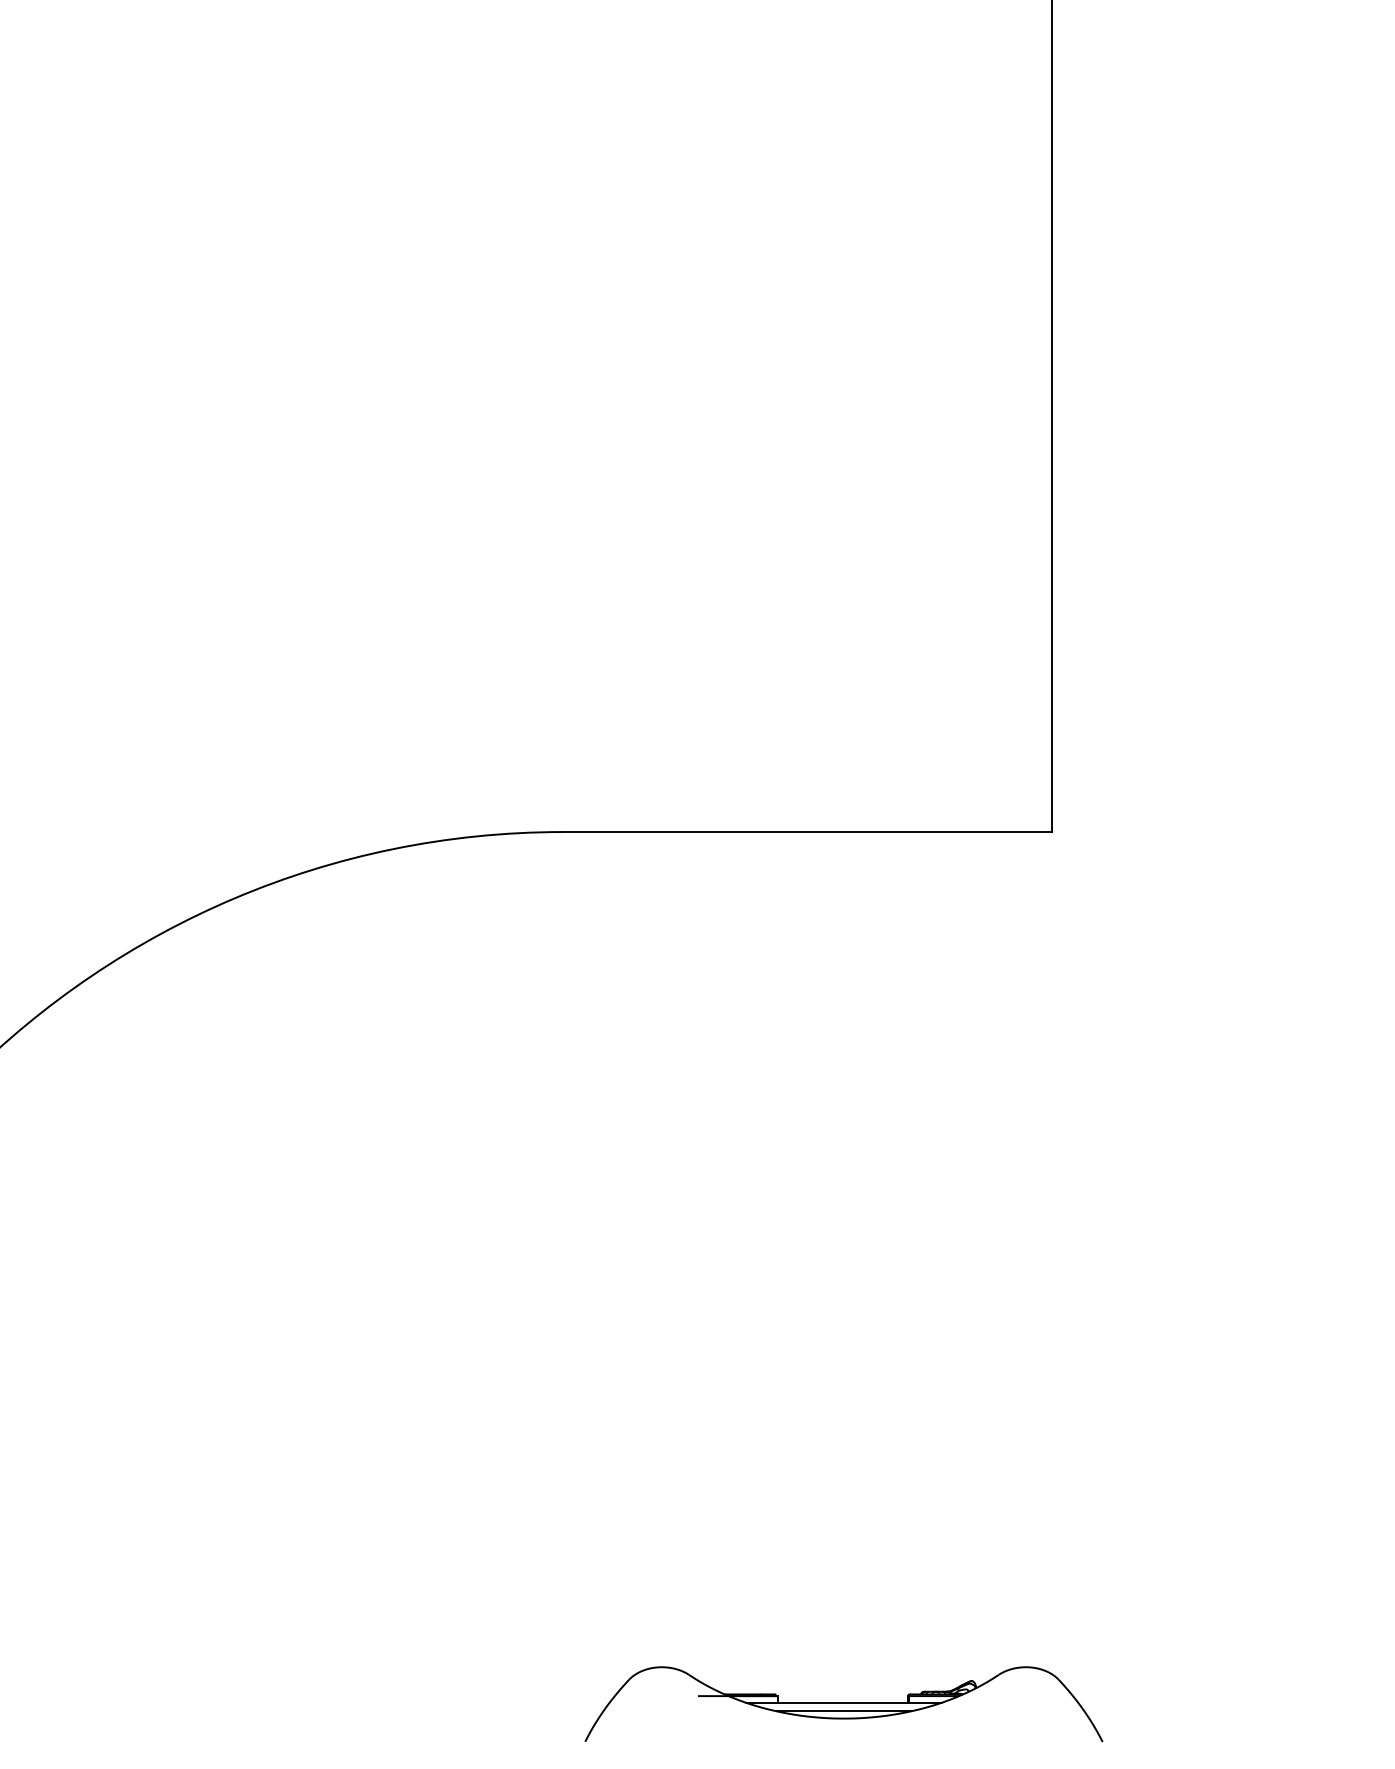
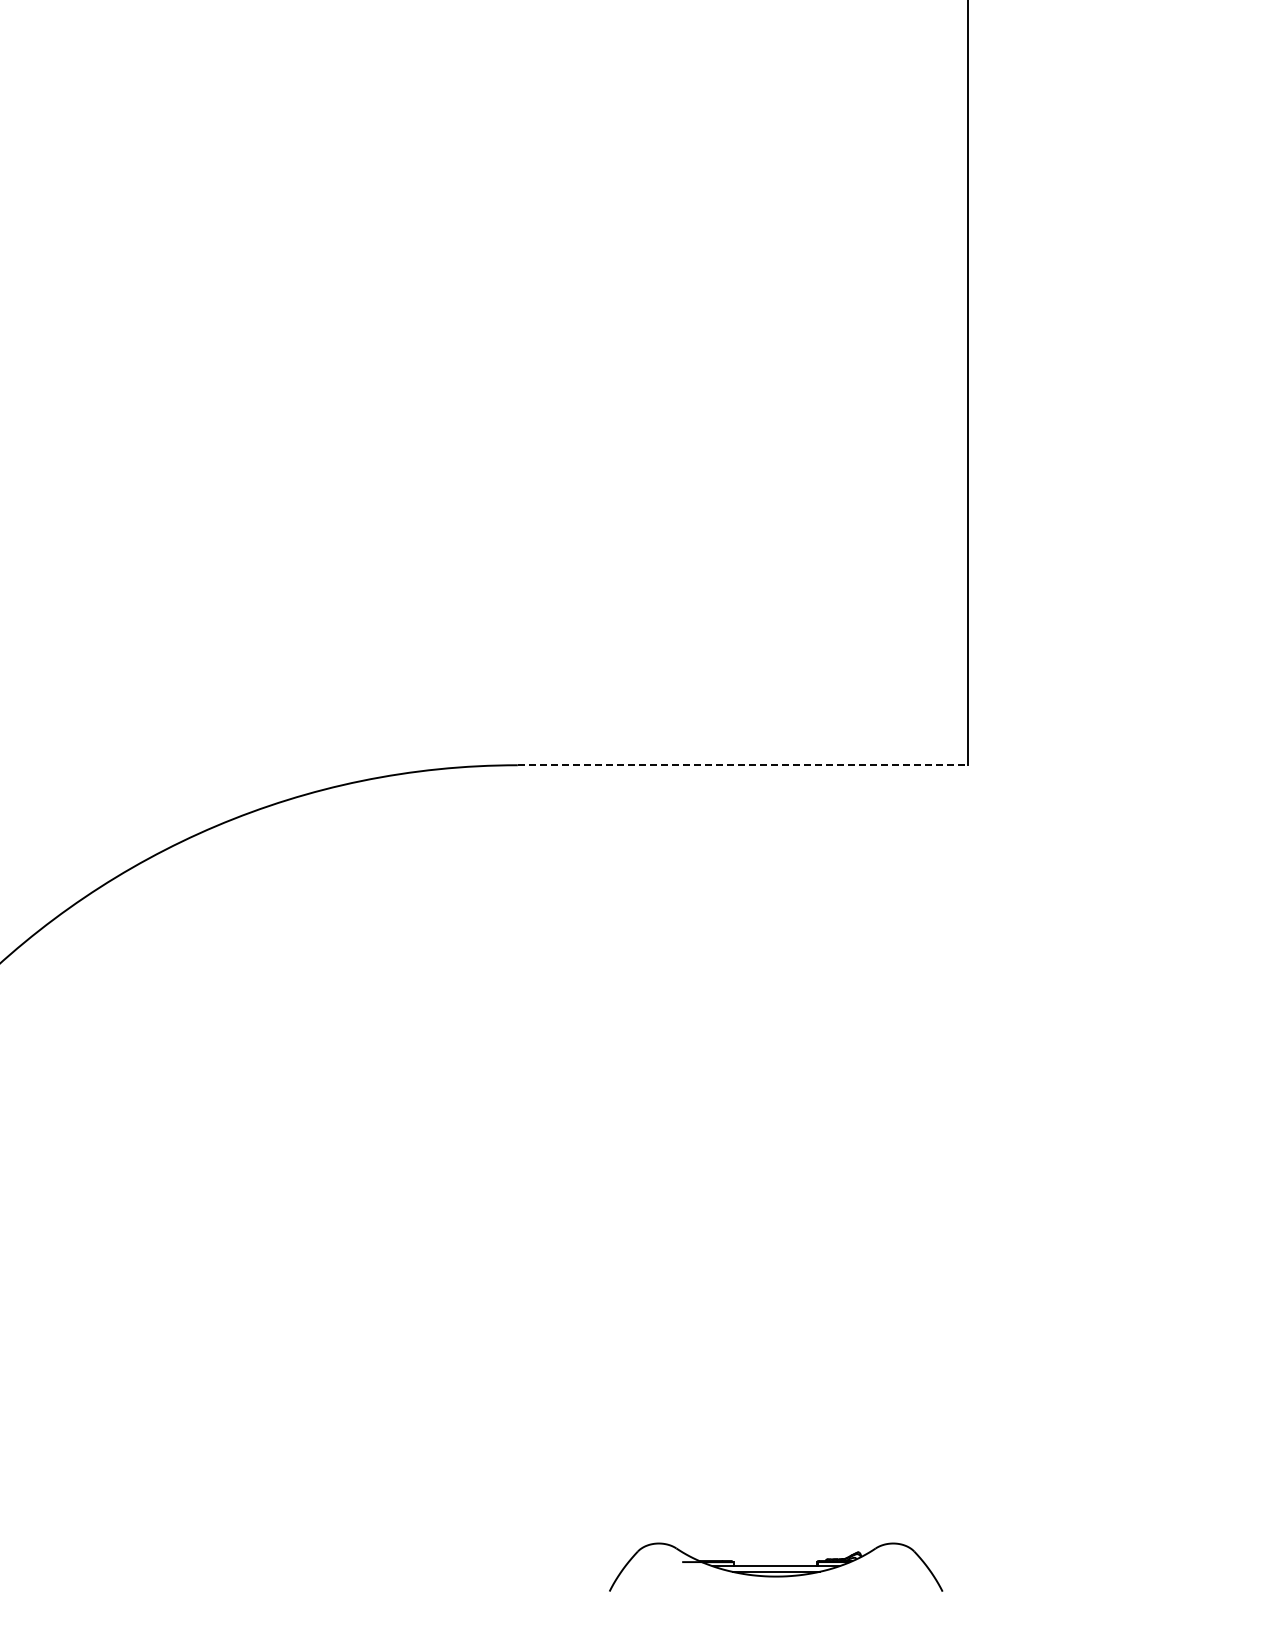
line: (807, 832) -> (742, 765), solid -> dashed
part: (843, 1704) -> (775, 1567), size x0.7

